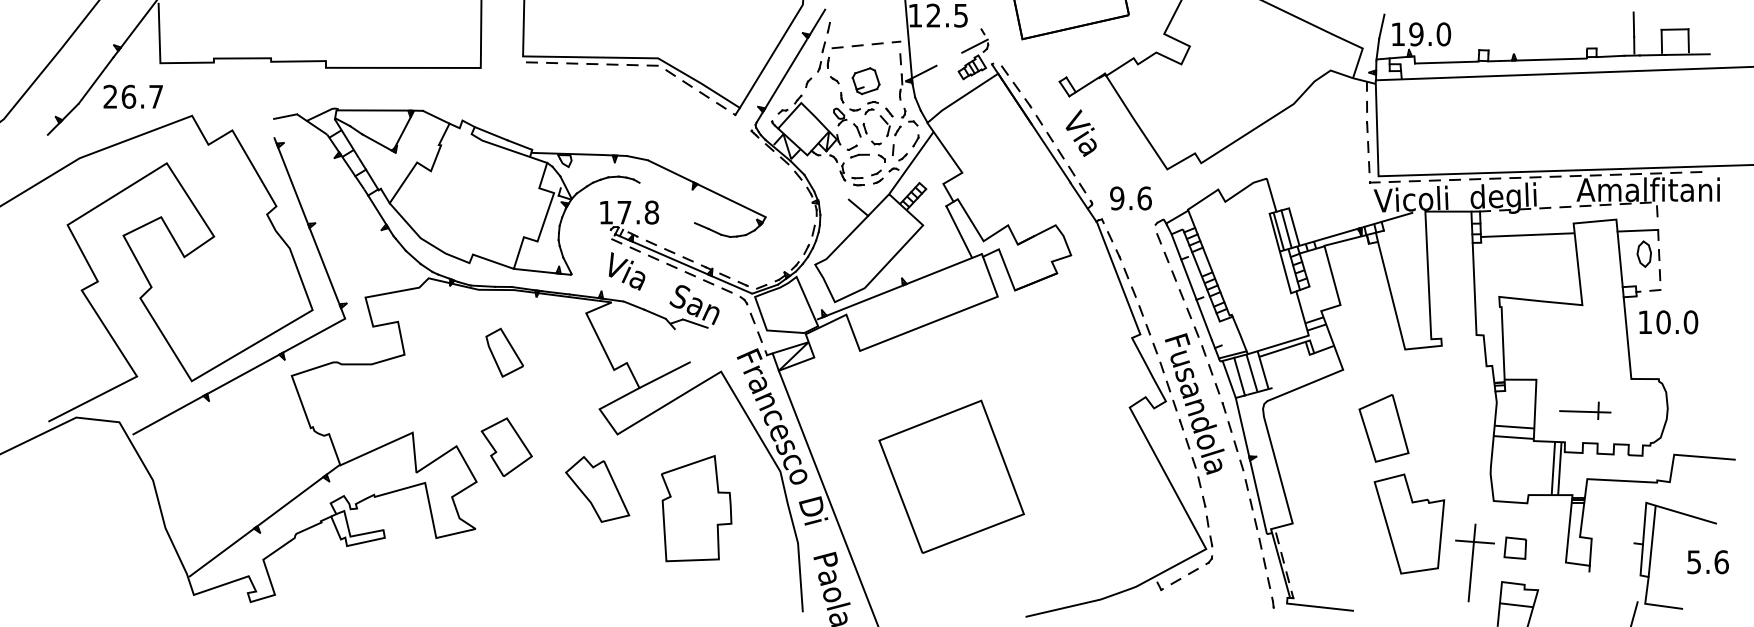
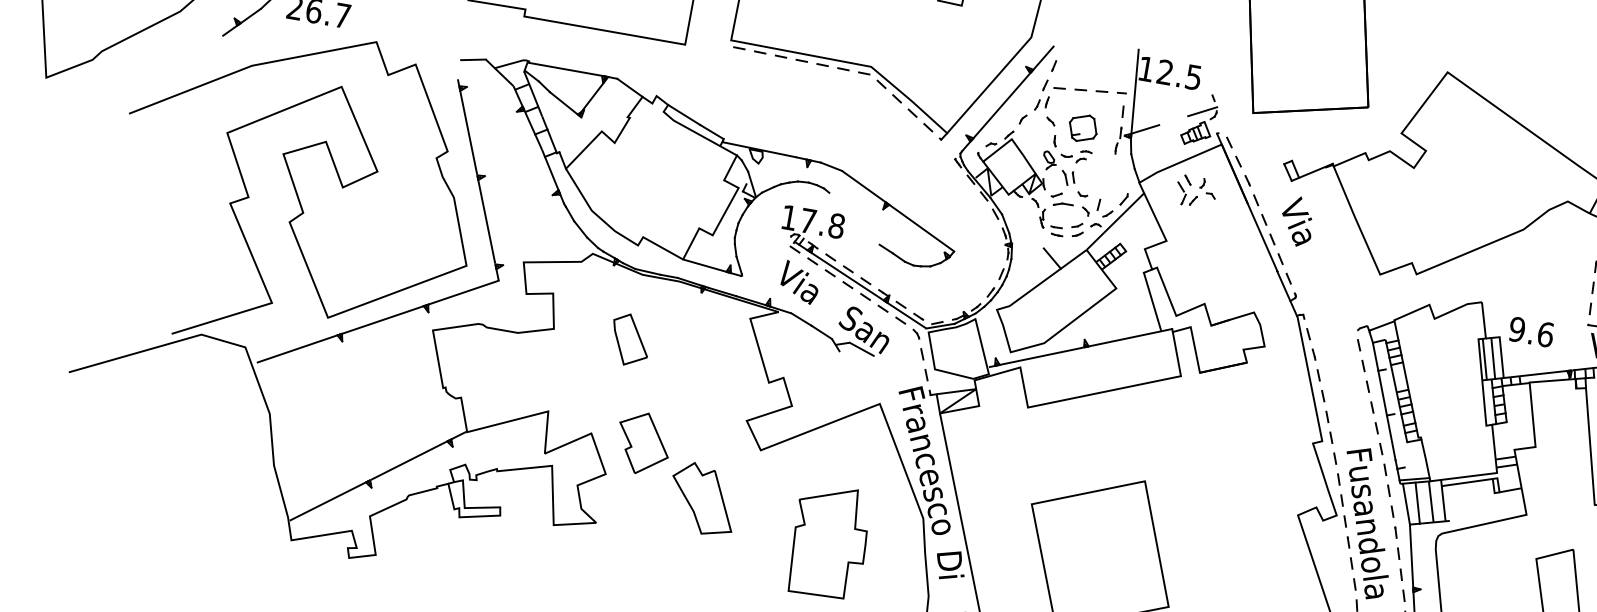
part: (898, 122) -> (1195, 192), moved
text: (1130, 198) -> (1530, 332), moved
part: (504, 352) -> (630, 339), moved
line: (664, 375) -> (820, 397), removed
part: (597, 489) -> (702, 499), moved

